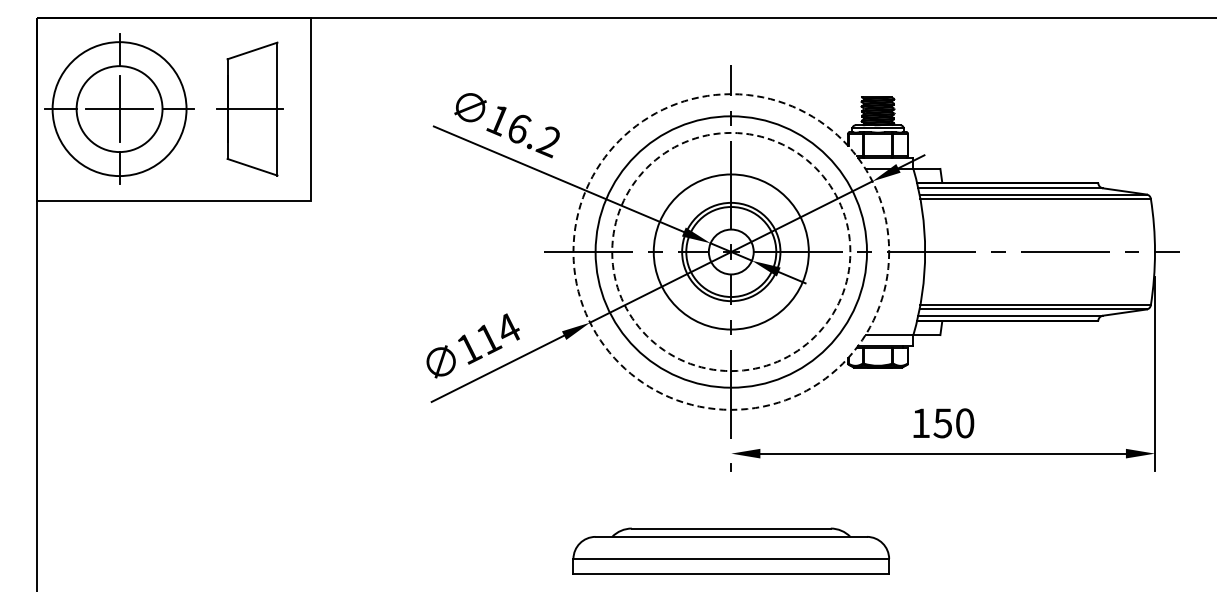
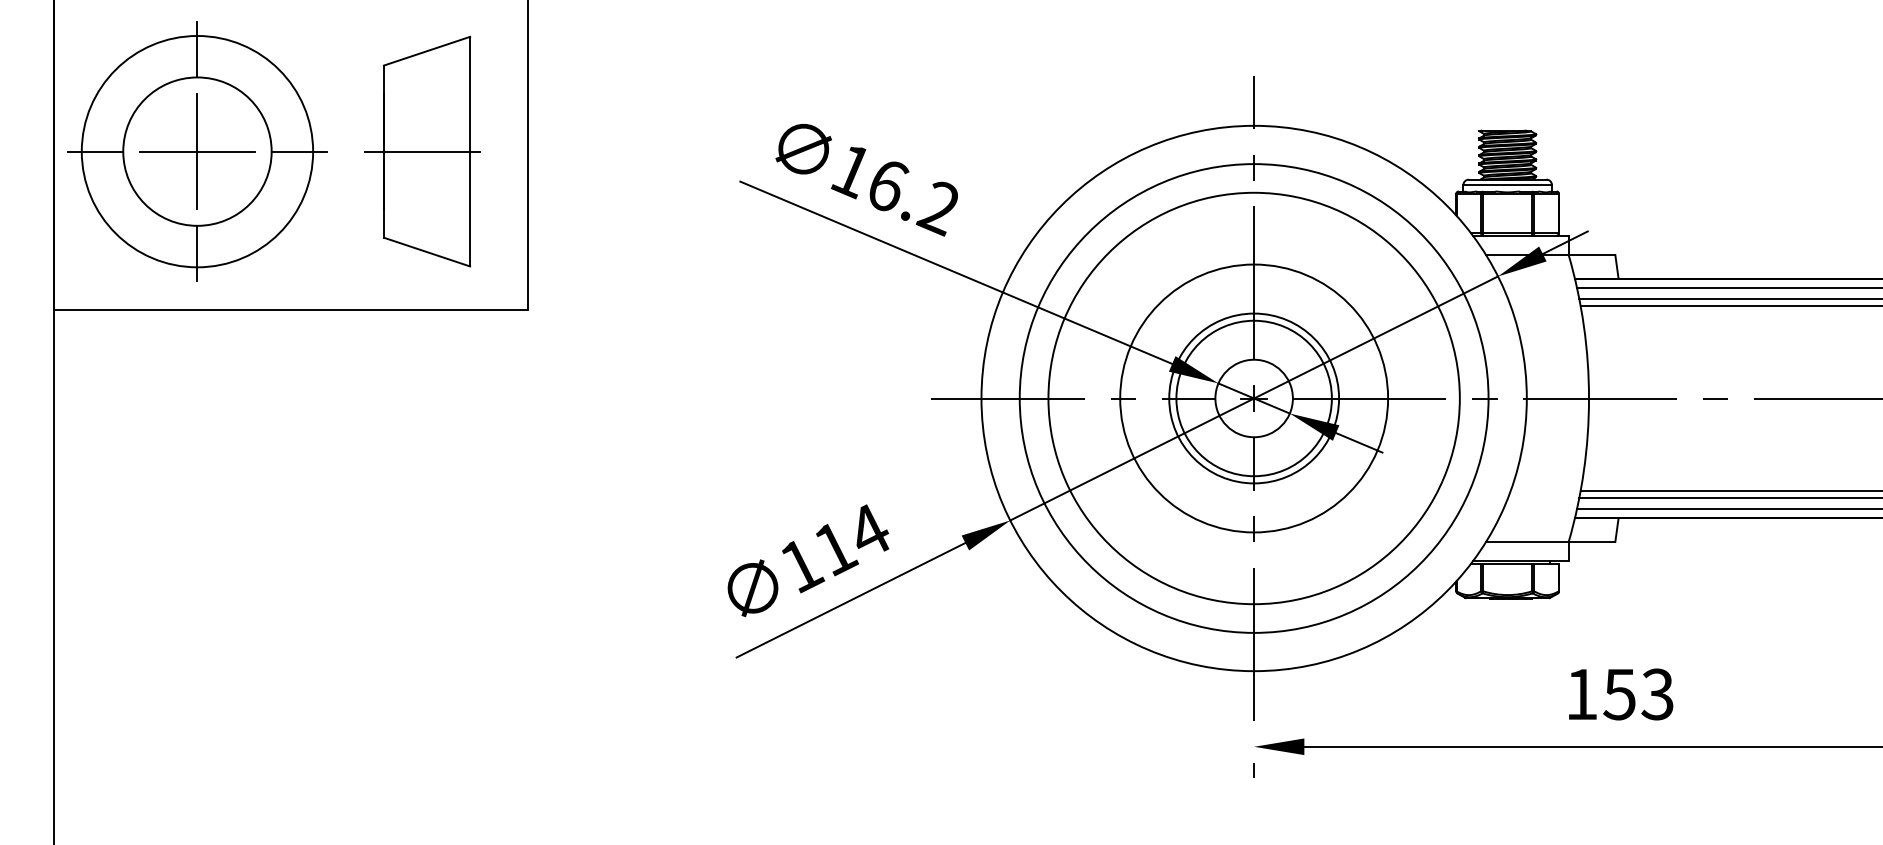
circle: (731, 251) -> (1254, 397), dashed -> solid
circle: (731, 251) -> (1254, 397), dashed -> solid
text: (964, 423) -> (1656, 694), 150 -> 153

